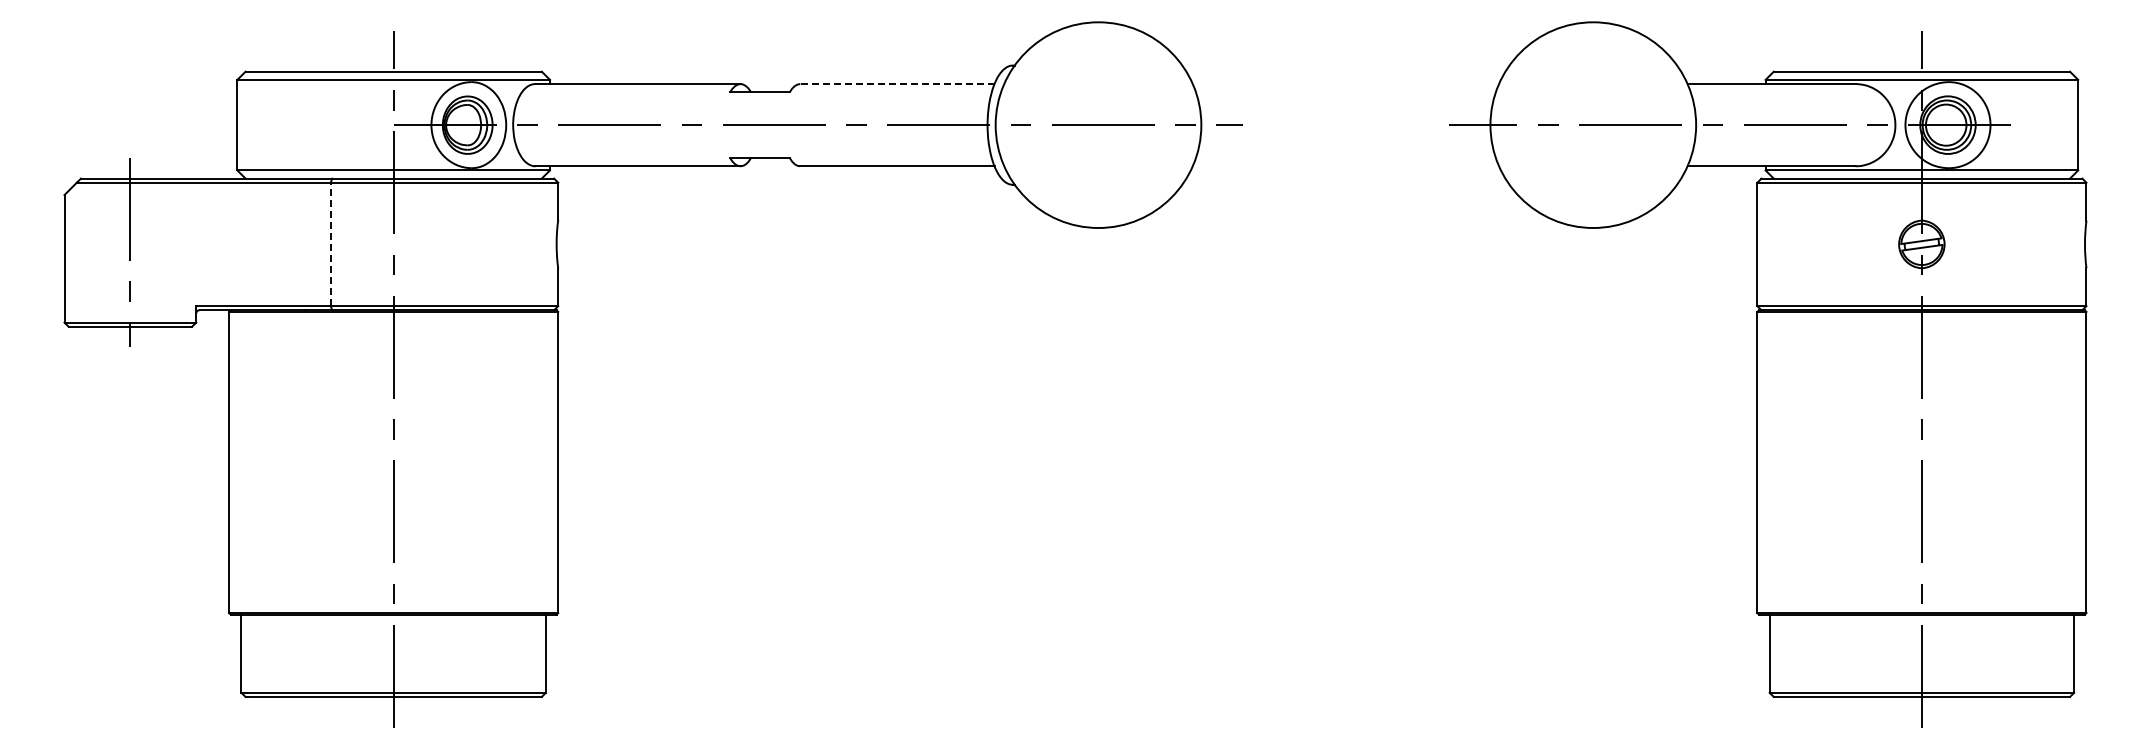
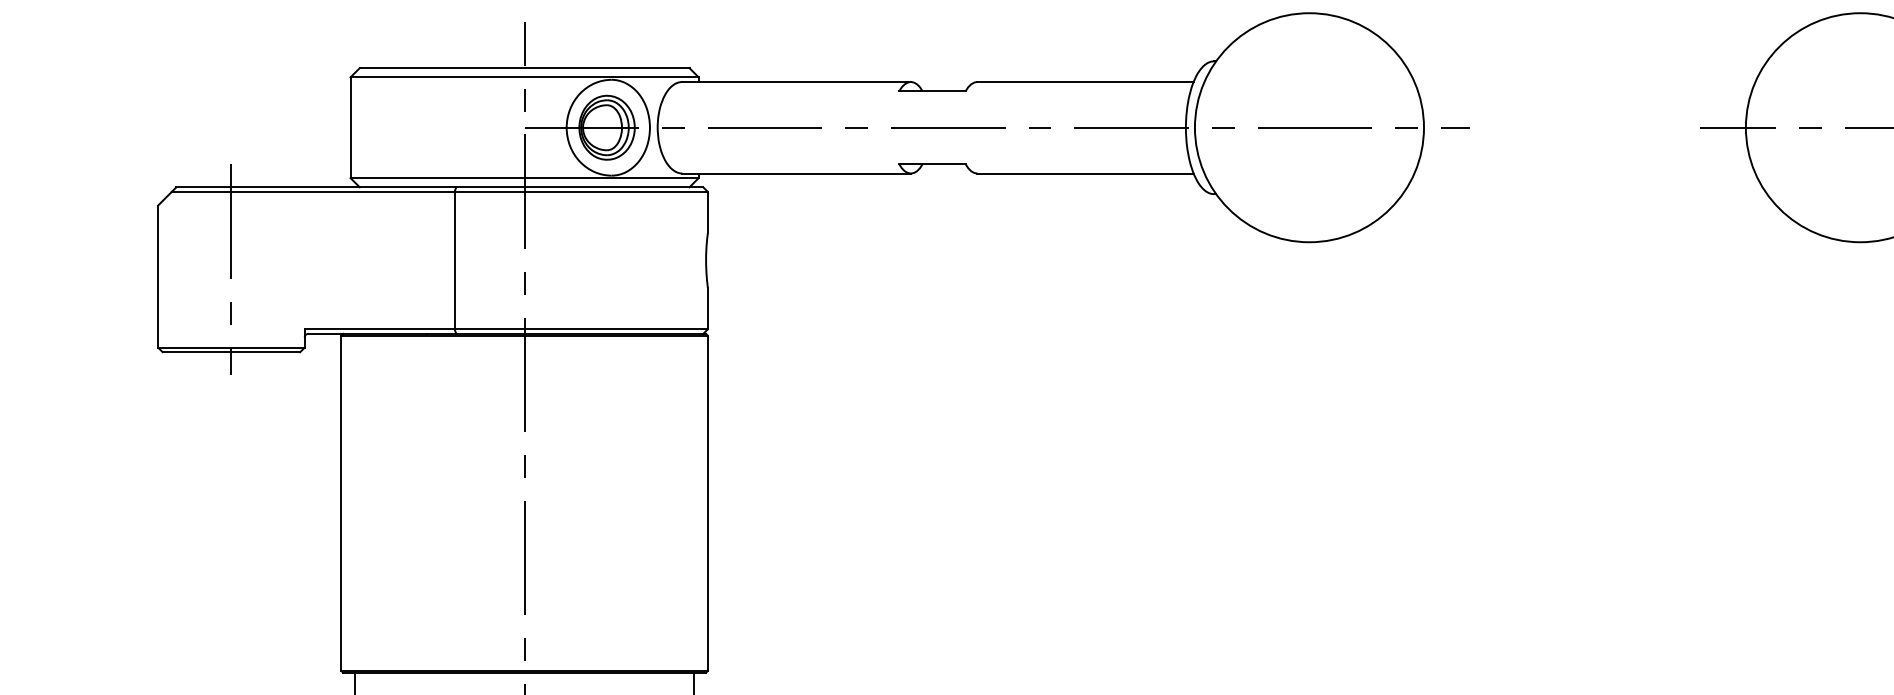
line: (896, 84) -> (1084, 82), dashed -> solid
line: (330, 244) -> (454, 260), dashed -> solid

